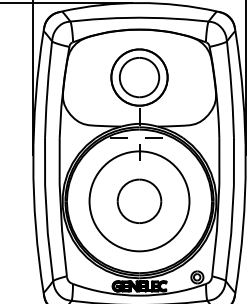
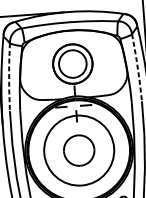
line: (231, 89) -> (137, 67), solid -> dashed
line: (47, 90) -> (9, 77), solid -> dashed

